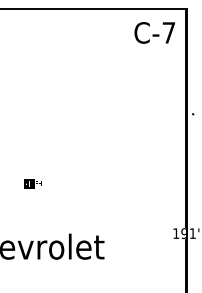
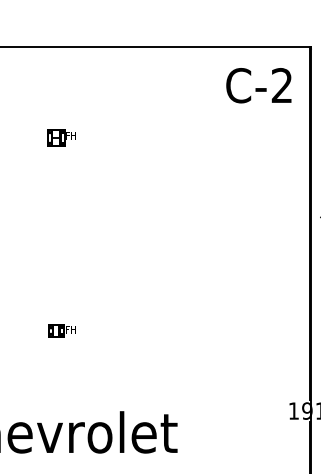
text: (168, 32) -> (281, 85), C-7 -> C-2
part: (32, 64) -> (60, 136), added

